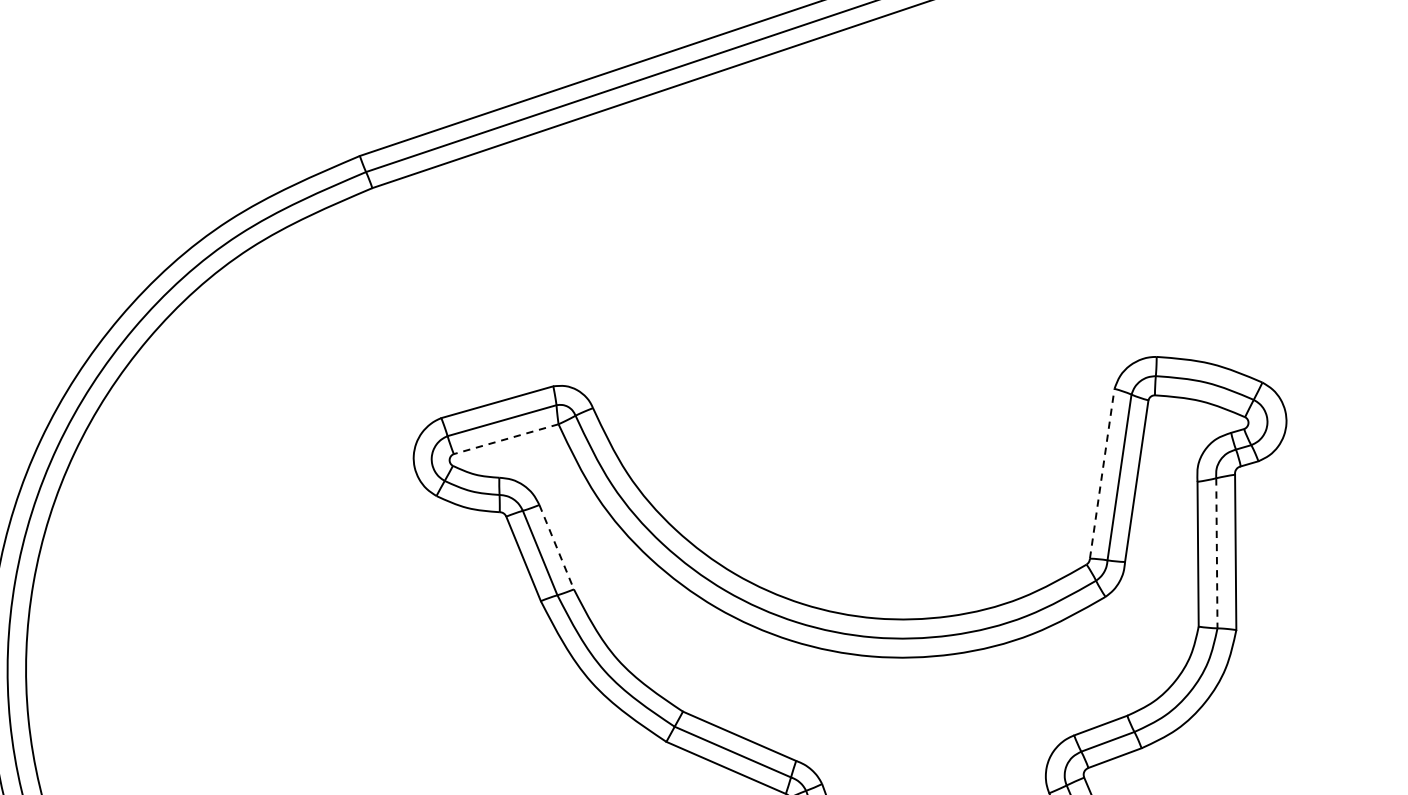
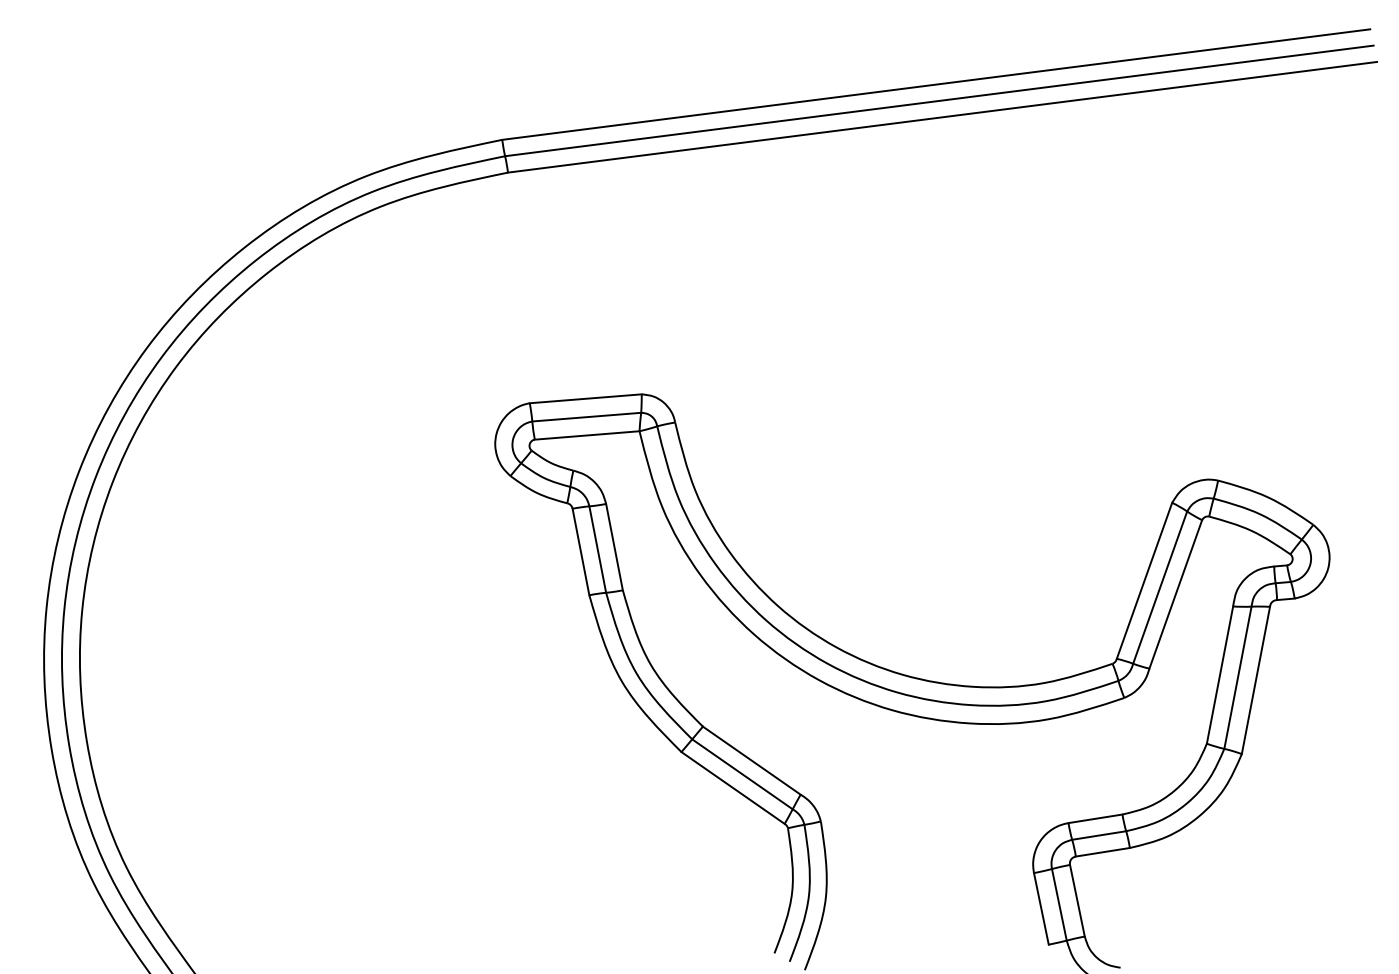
line: (506, 439) -> (587, 435), dashed -> solid
line: (1102, 473) -> (1144, 580), dashed -> solid
line: (556, 547) -> (614, 547), dashed -> solid
line: (1216, 554) -> (1237, 678), dashed -> solid

